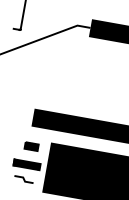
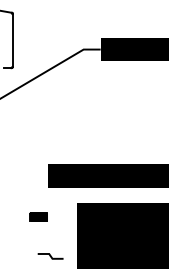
part: (31, 146) -> (38, 216), moved
part: (26, 165) -> (50, 237), removed

